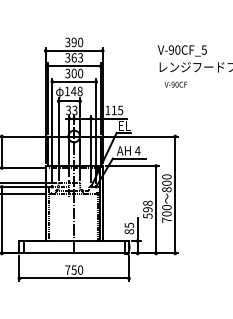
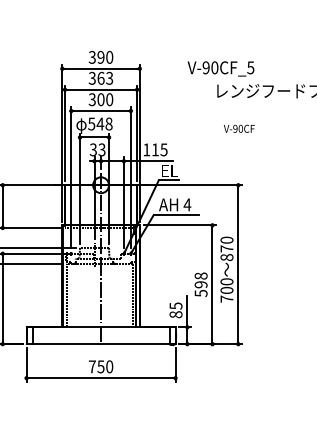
text: (181, 50) -> (220, 68), moved
text: (176, 84) -> (239, 128), moved
text: (67, 91) -> (91, 123), 148 -> 548
text: (166, 183) -> (226, 248), 800 -> 870

